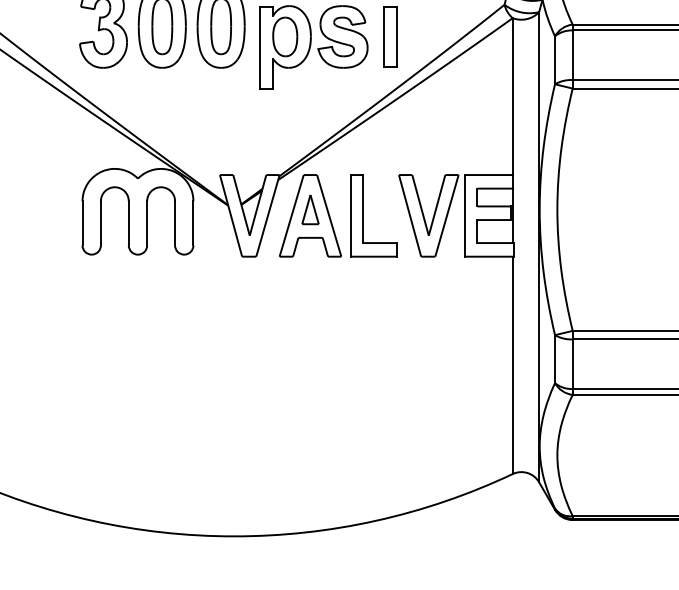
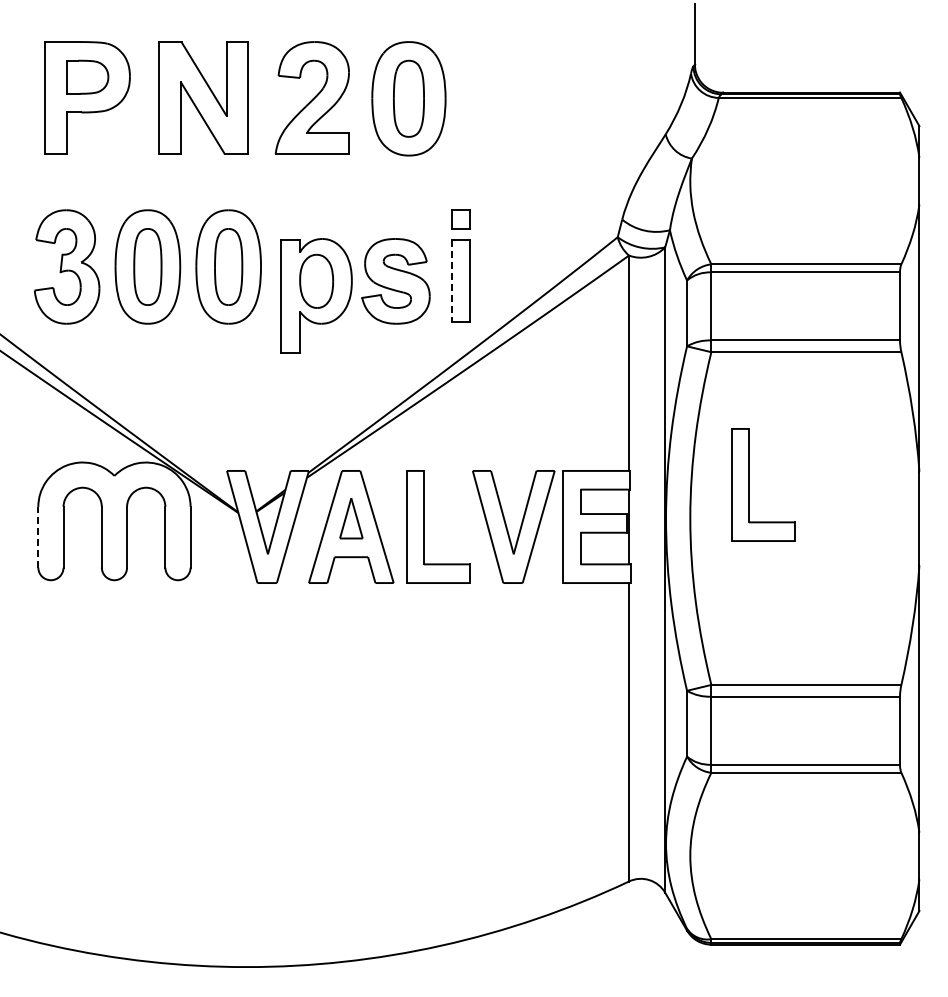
line: (383, 37) -> (451, 281), solid -> dashed
part: (600, 184) -> (749, 484), added
line: (82, 222) -> (38, 536), solid -> dashed

